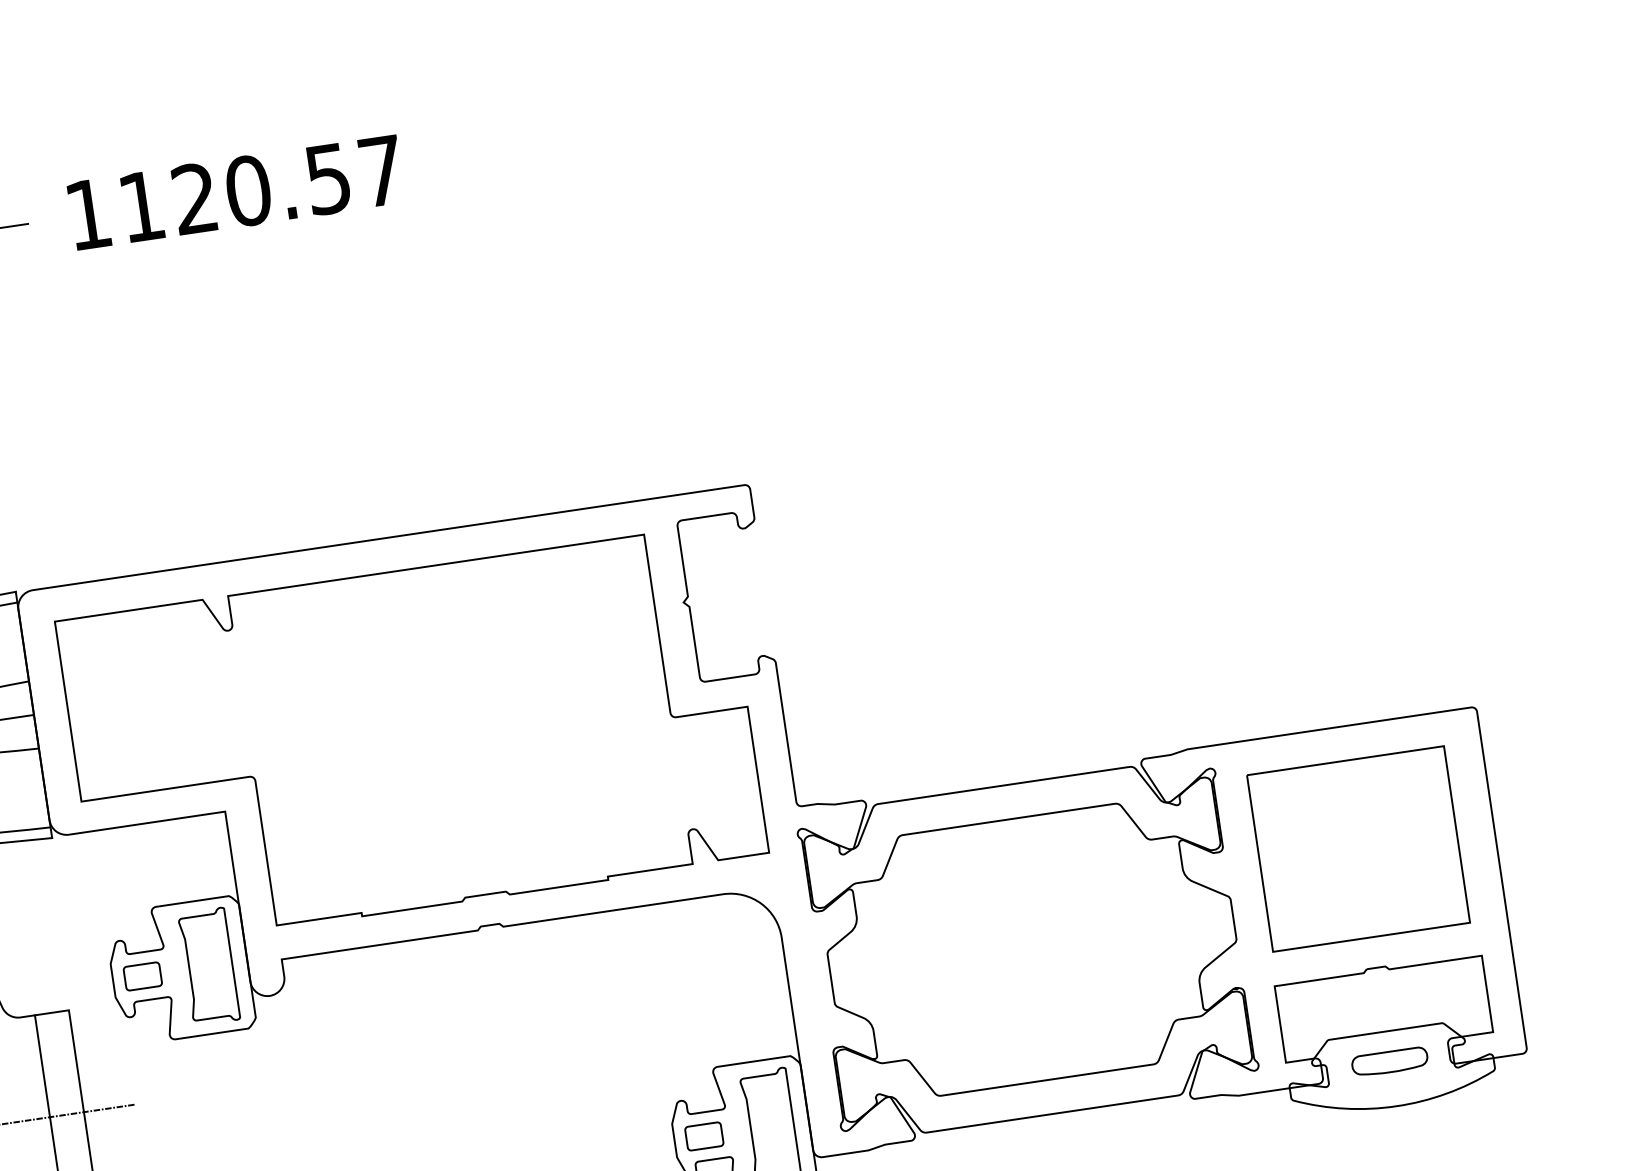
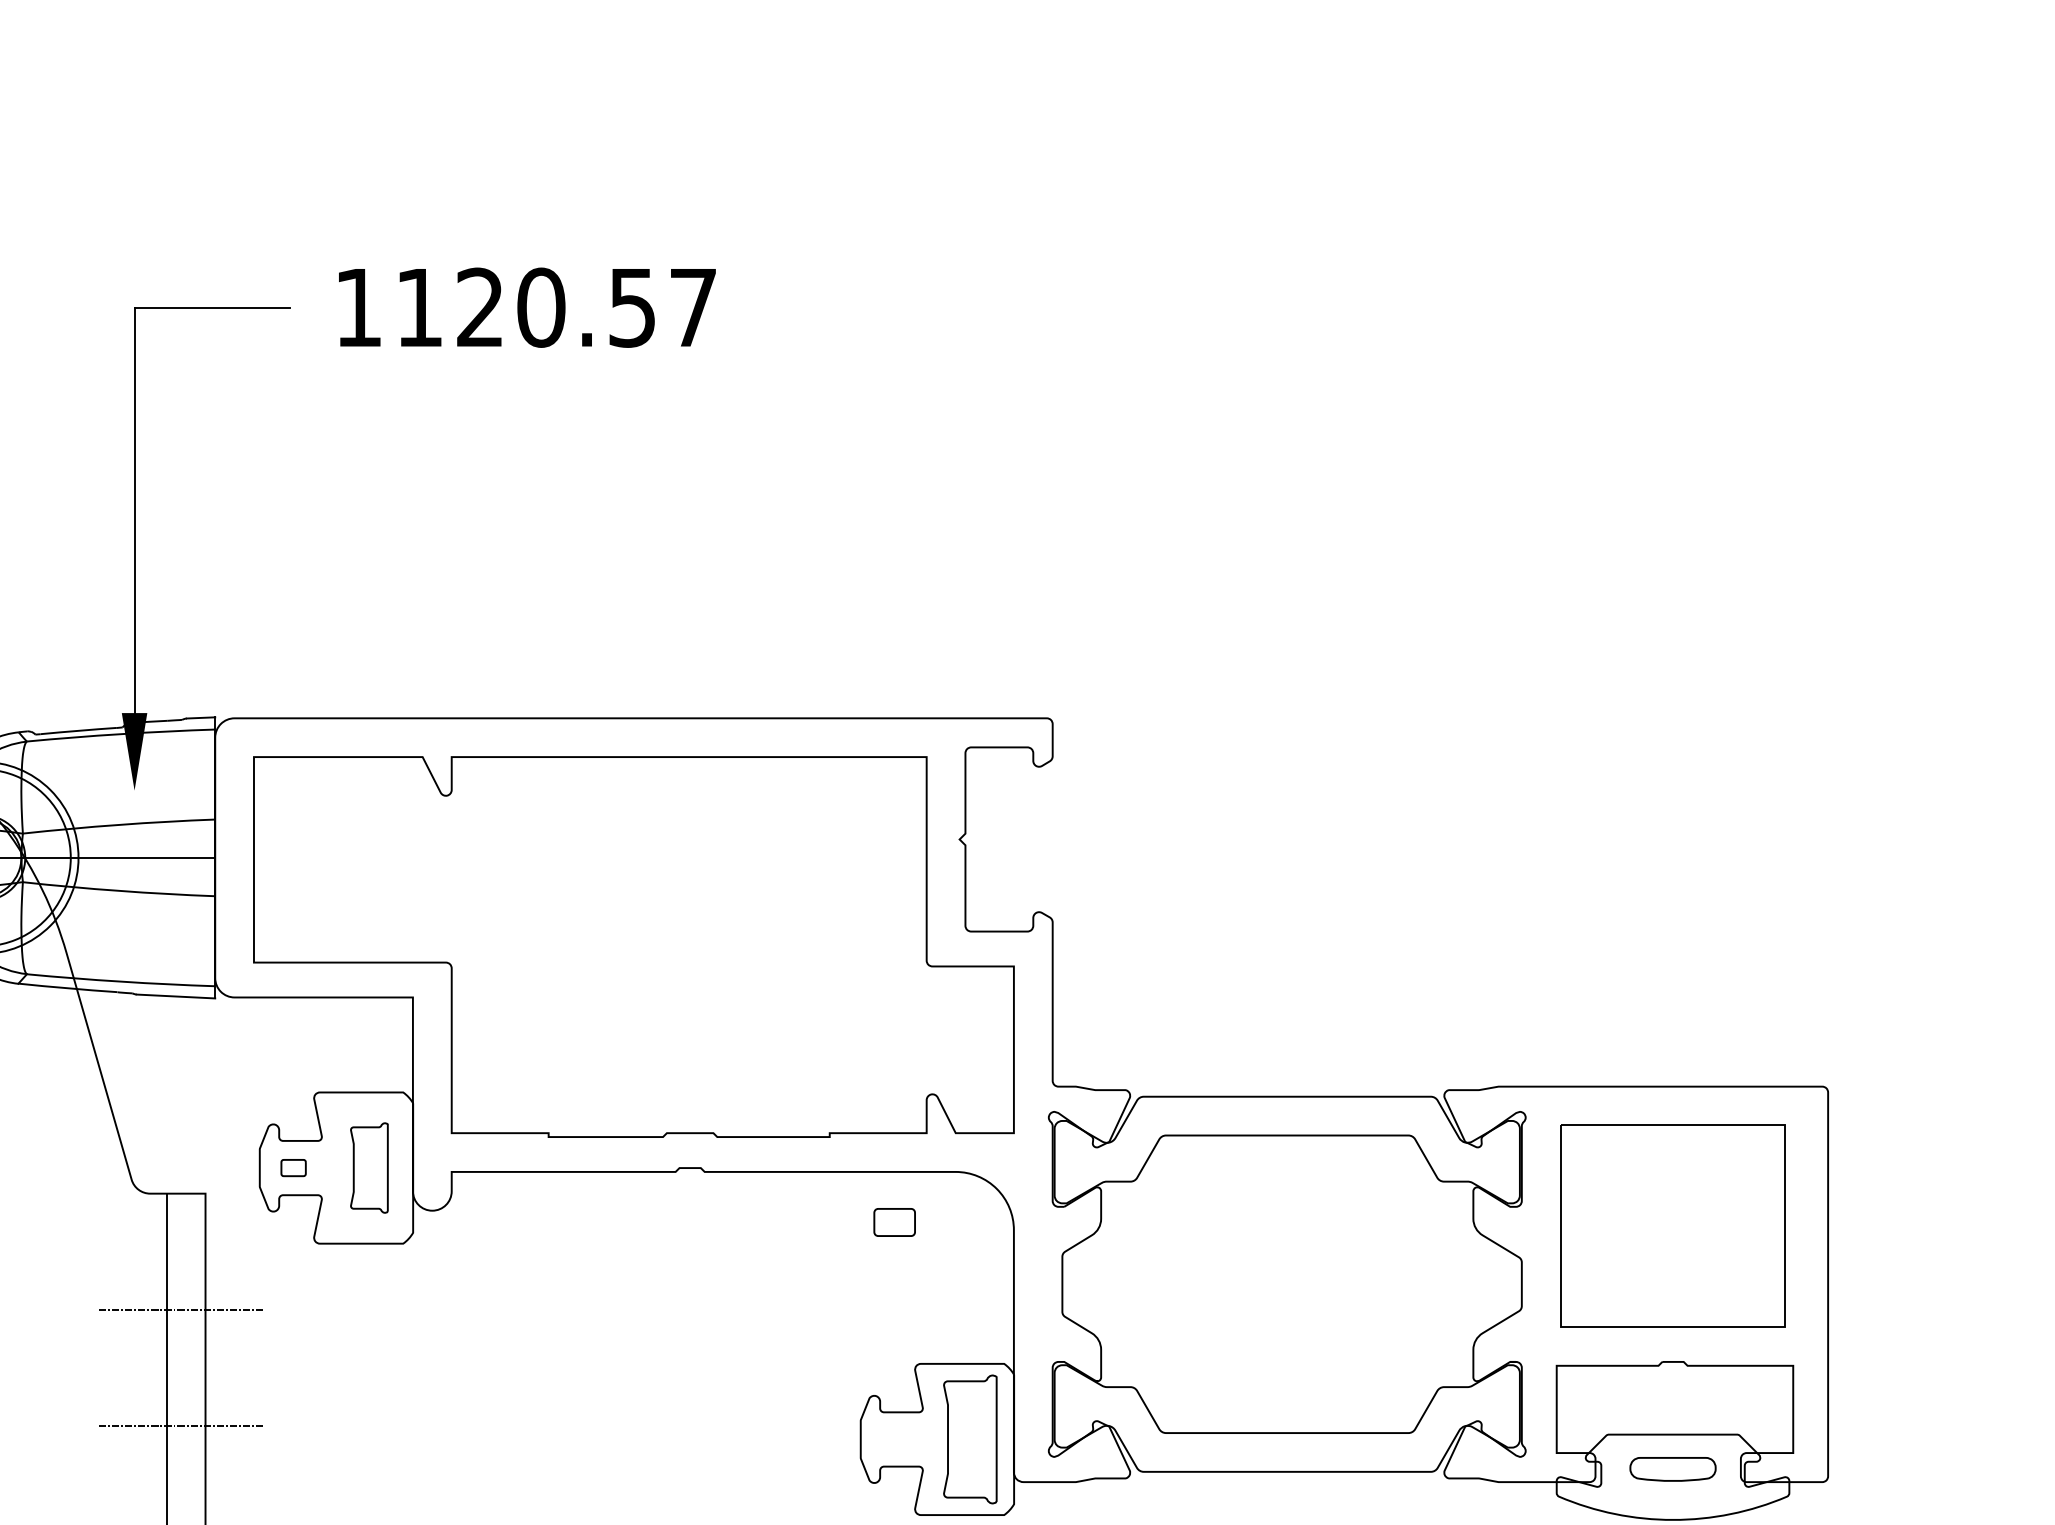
part: (209, 966) -> (369, 1167), size x0.7
part: (142, 976) -> (293, 1167), size x0.6
part: (704, 1136) -> (894, 1222), moved

